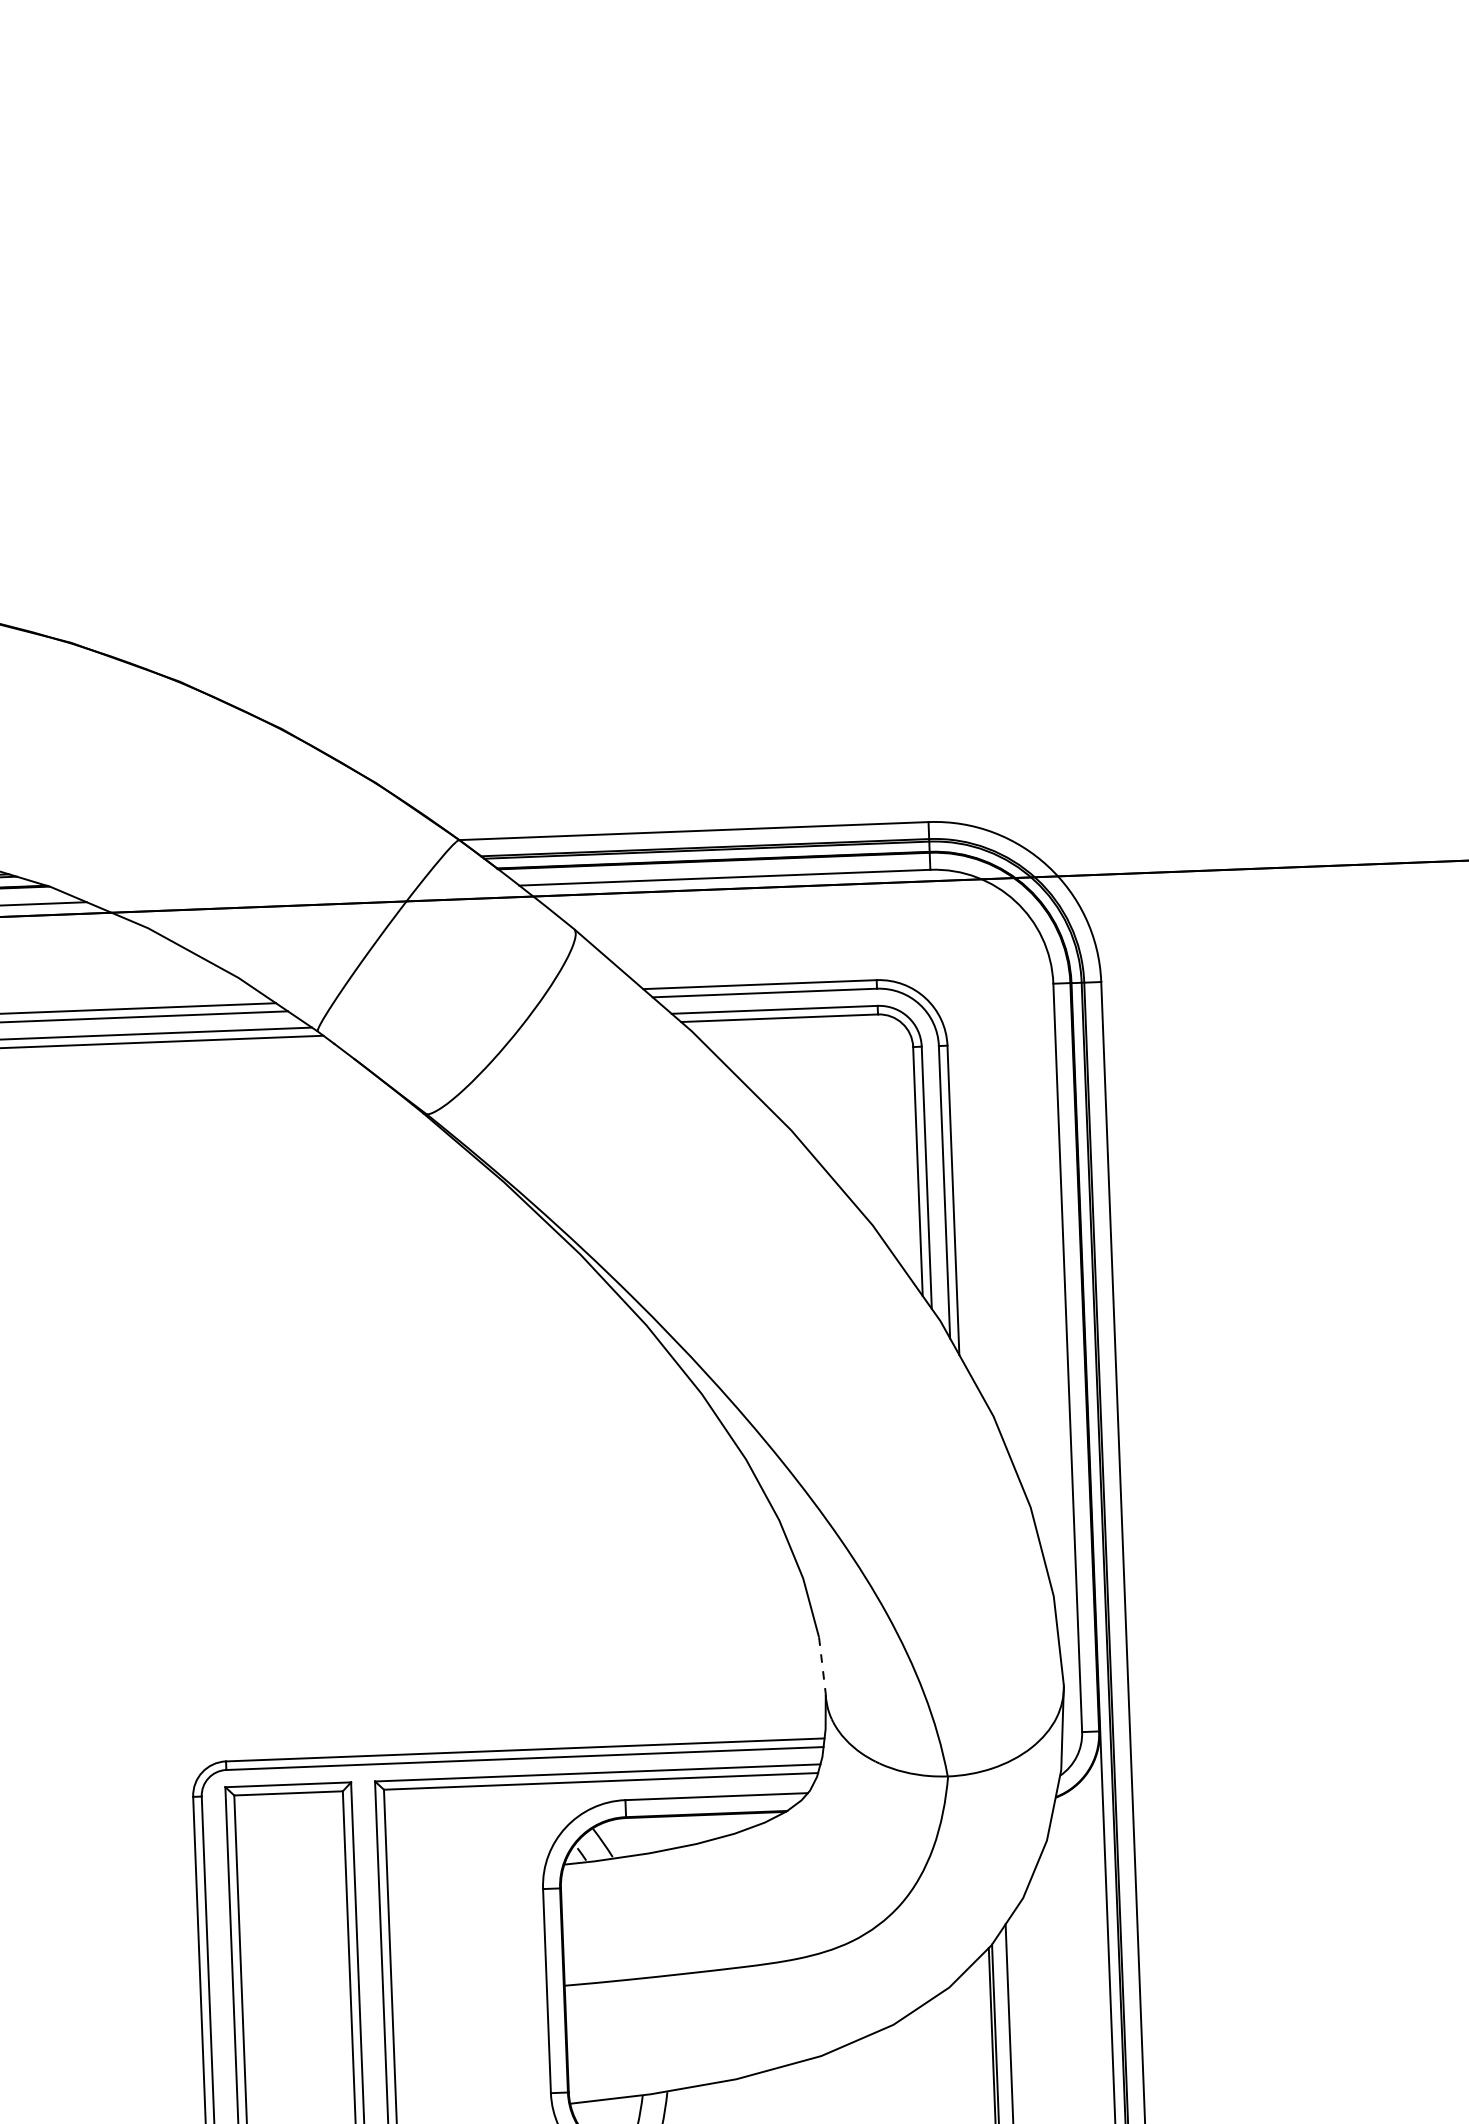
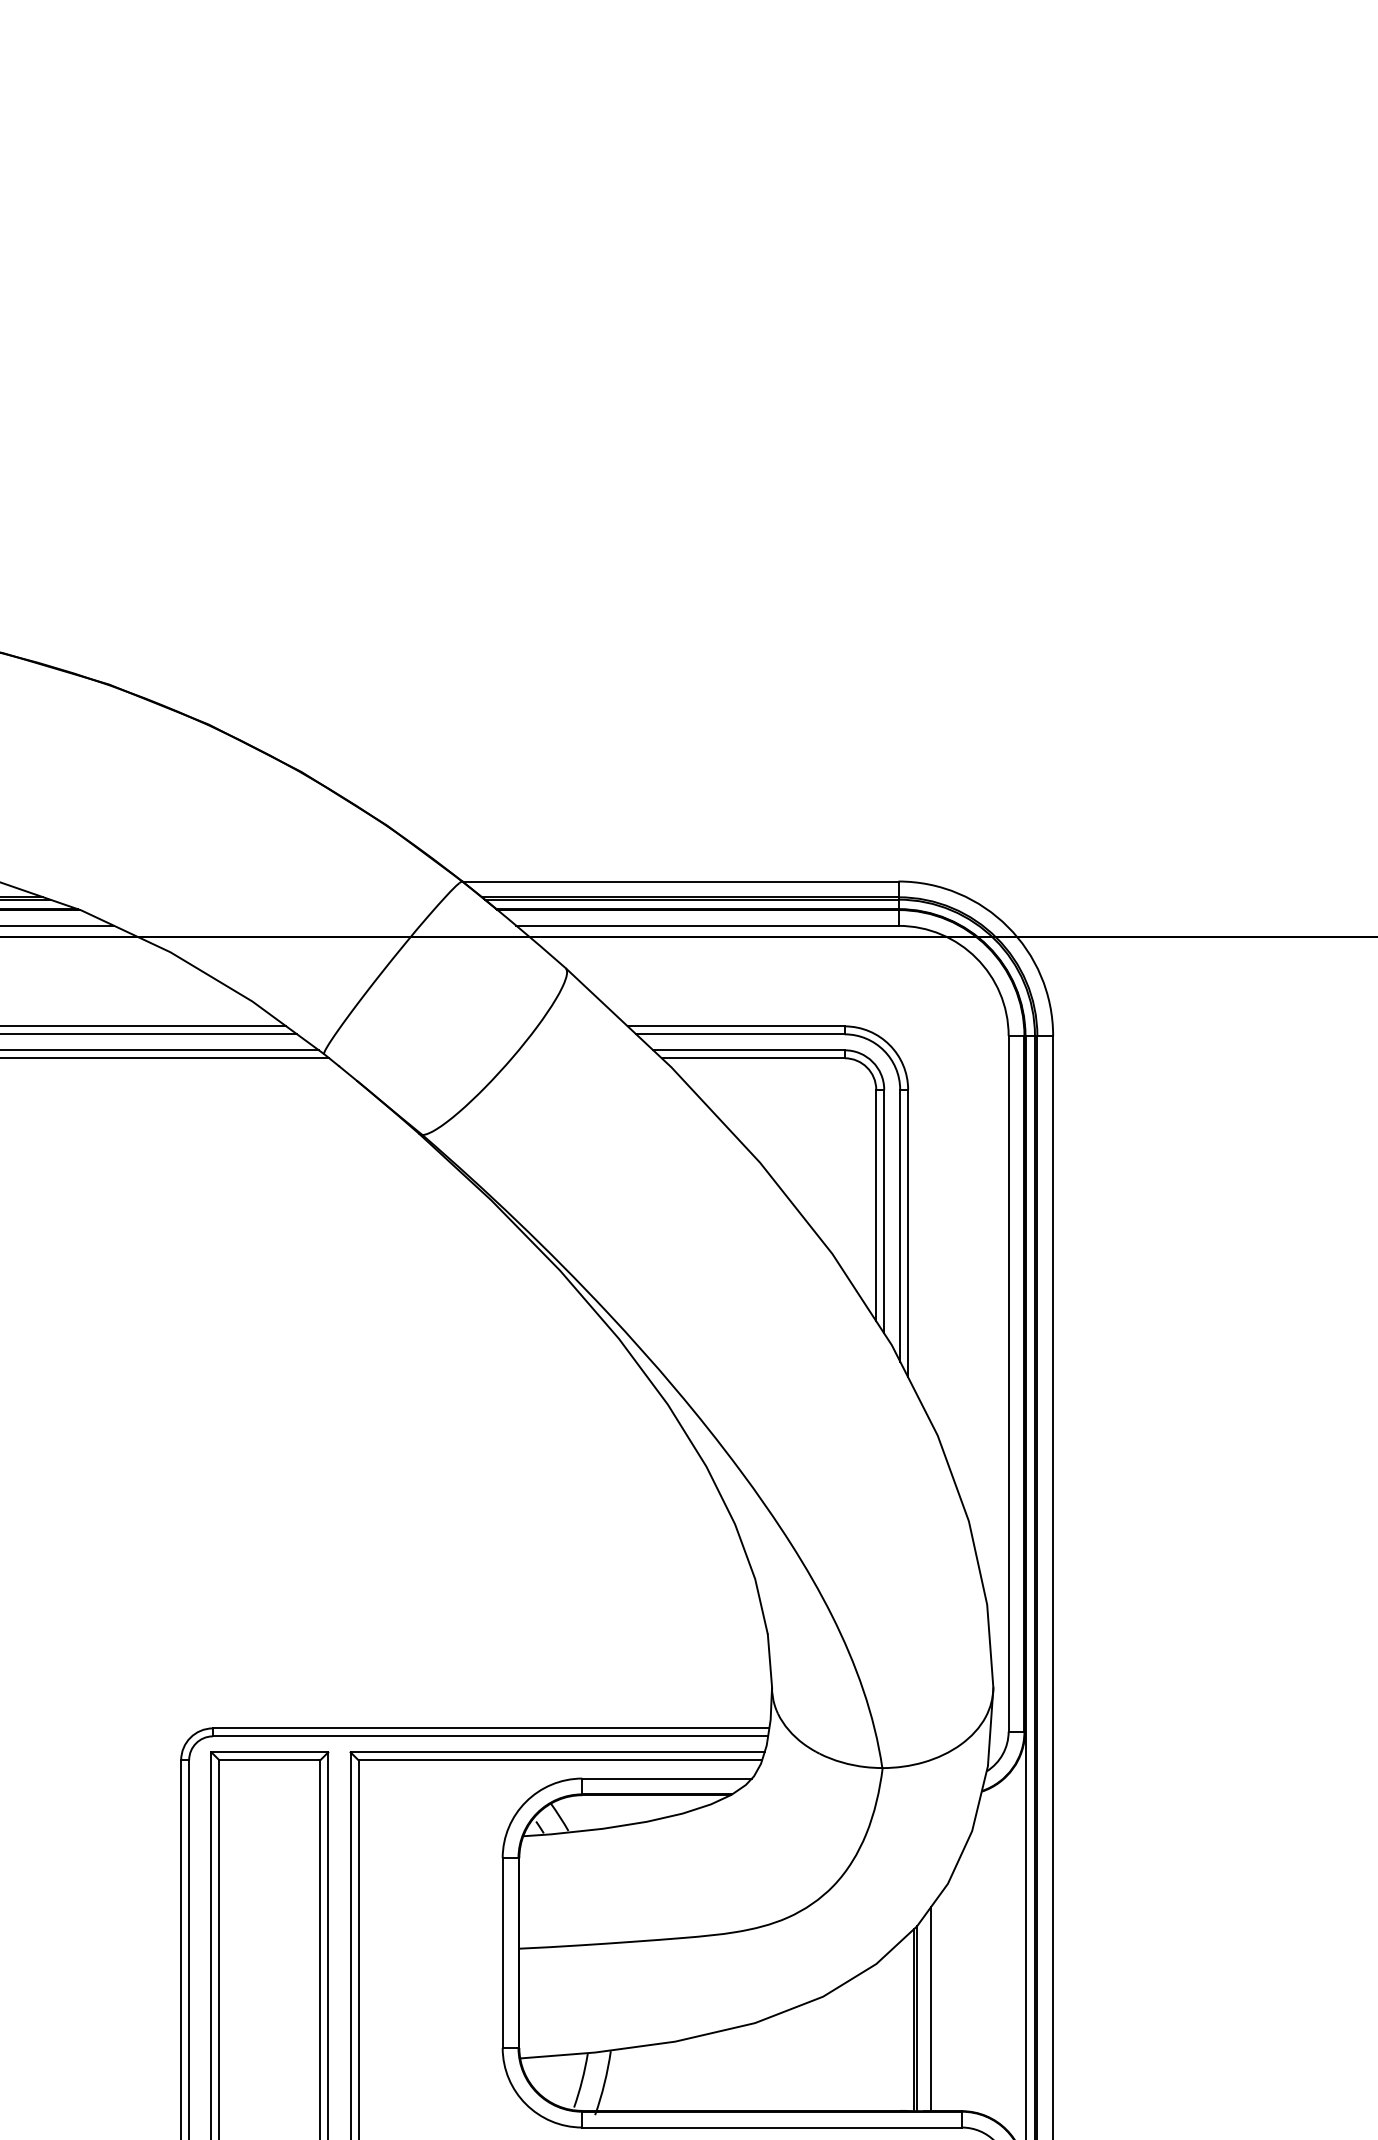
line: (821, 1666) -> (769, 1661), dashed -> solid

